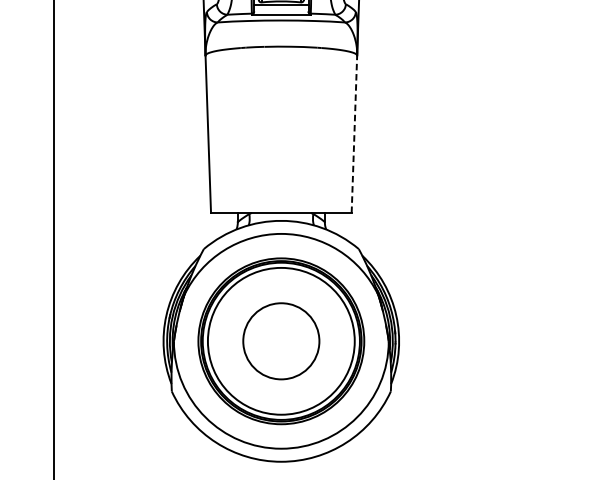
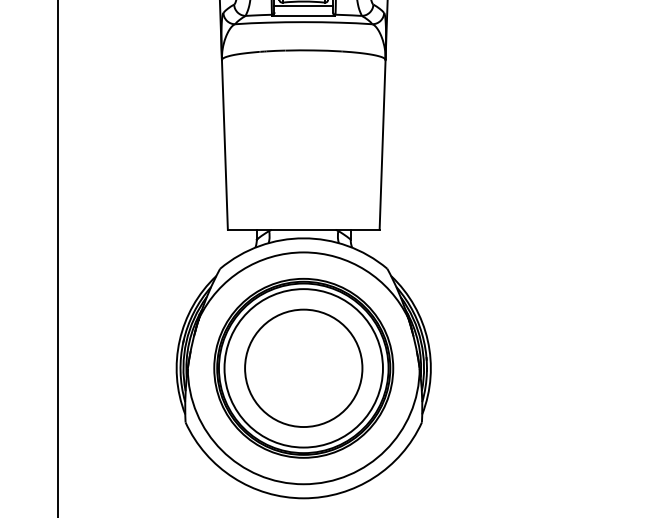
line: (354, 133) -> (382, 144), dashed -> solid
circle: (281, 341) -> (303, 368), size x1.43

